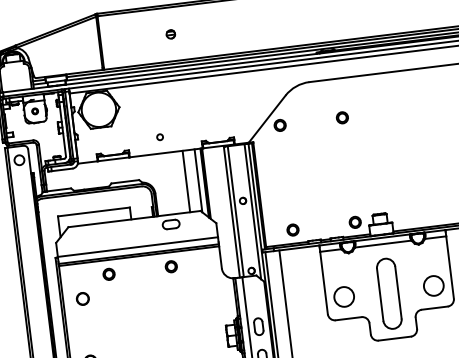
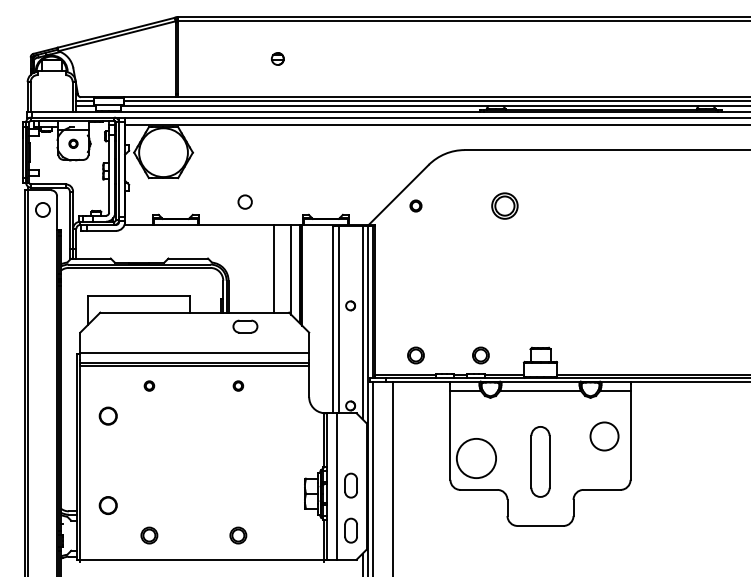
part: (342, 117) -> (504, 205), size x1.6
part: (279, 125) -> (415, 205), size x0.7
circle: (159, 137) -> (244, 201), size x1.6
part: (354, 222) -> (480, 355), moved
part: (171, 266) -> (238, 385), size x0.6
part: (109, 273) -> (149, 385), size x0.6
circle: (433, 285) -> (604, 436), moved
part: (389, 293) -> (540, 461), size x0.7
circle: (344, 296) -> (476, 458), size x1.4

